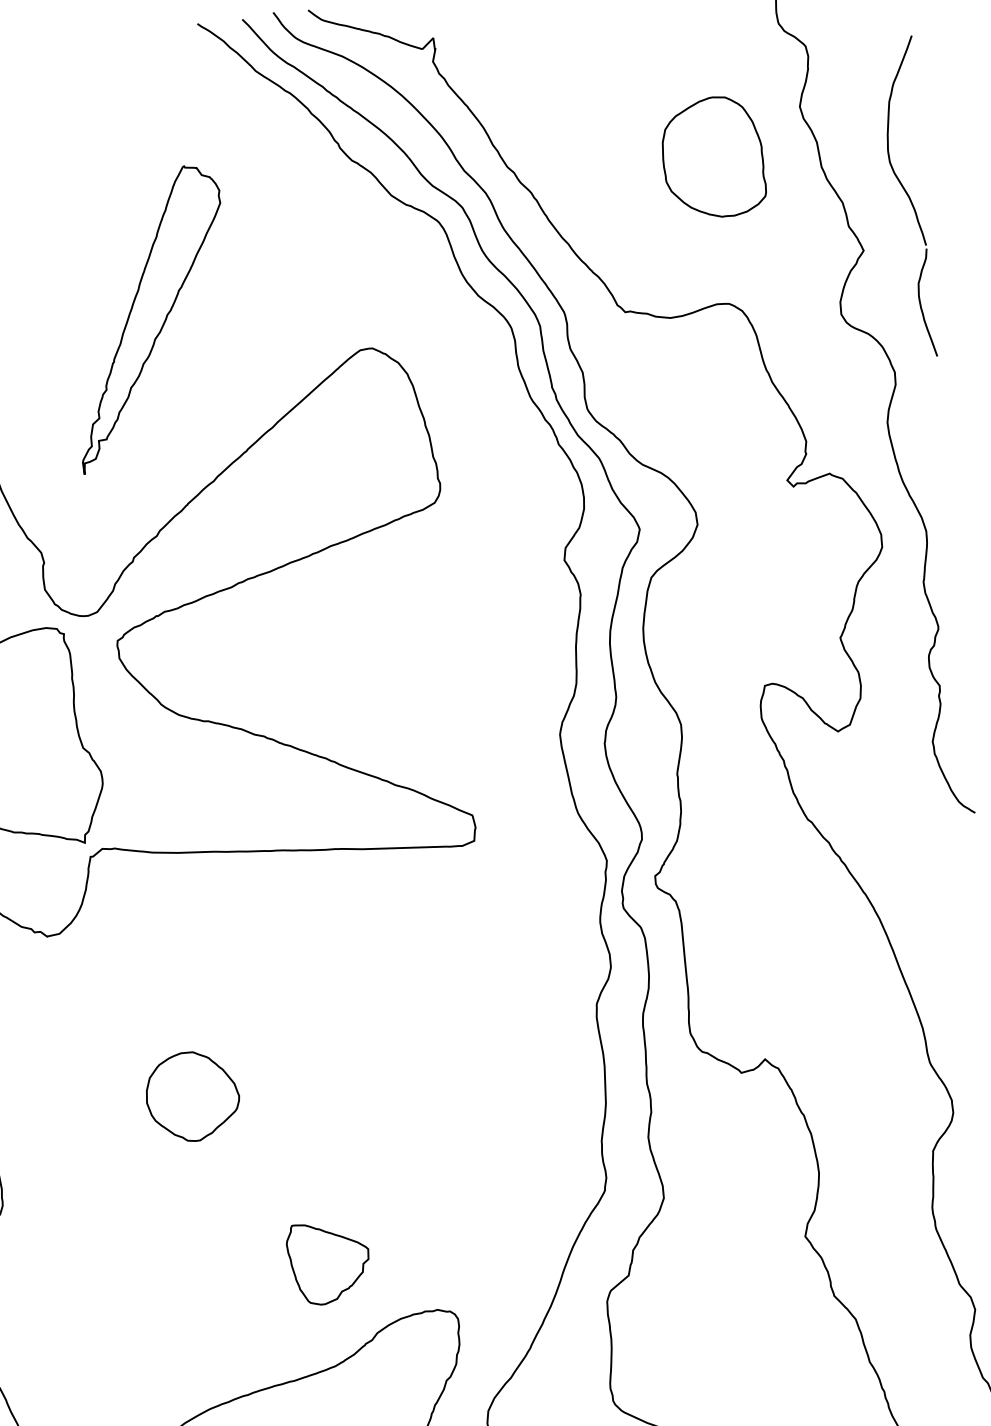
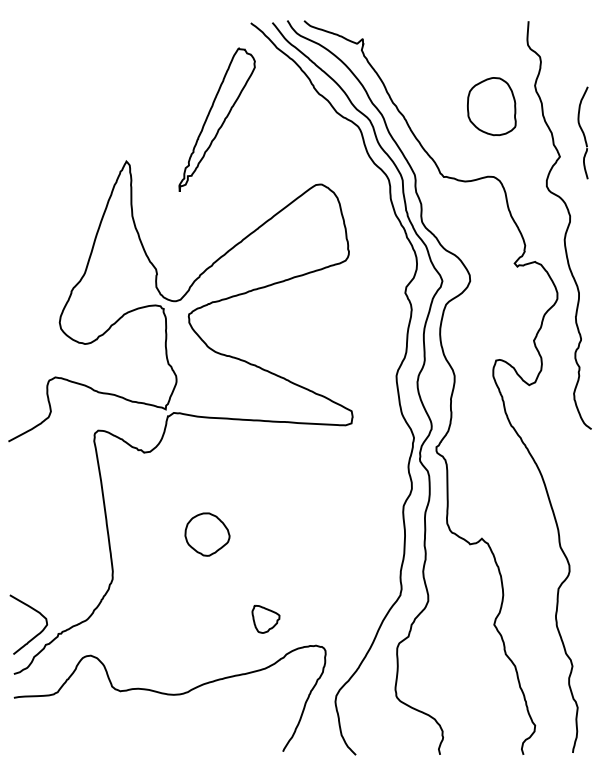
part: (906, 196) -> (582, 132), size x0.6
part: (149, 317) -> (216, 119), moved
part: (327, 1263) -> (265, 619), size x0.7

